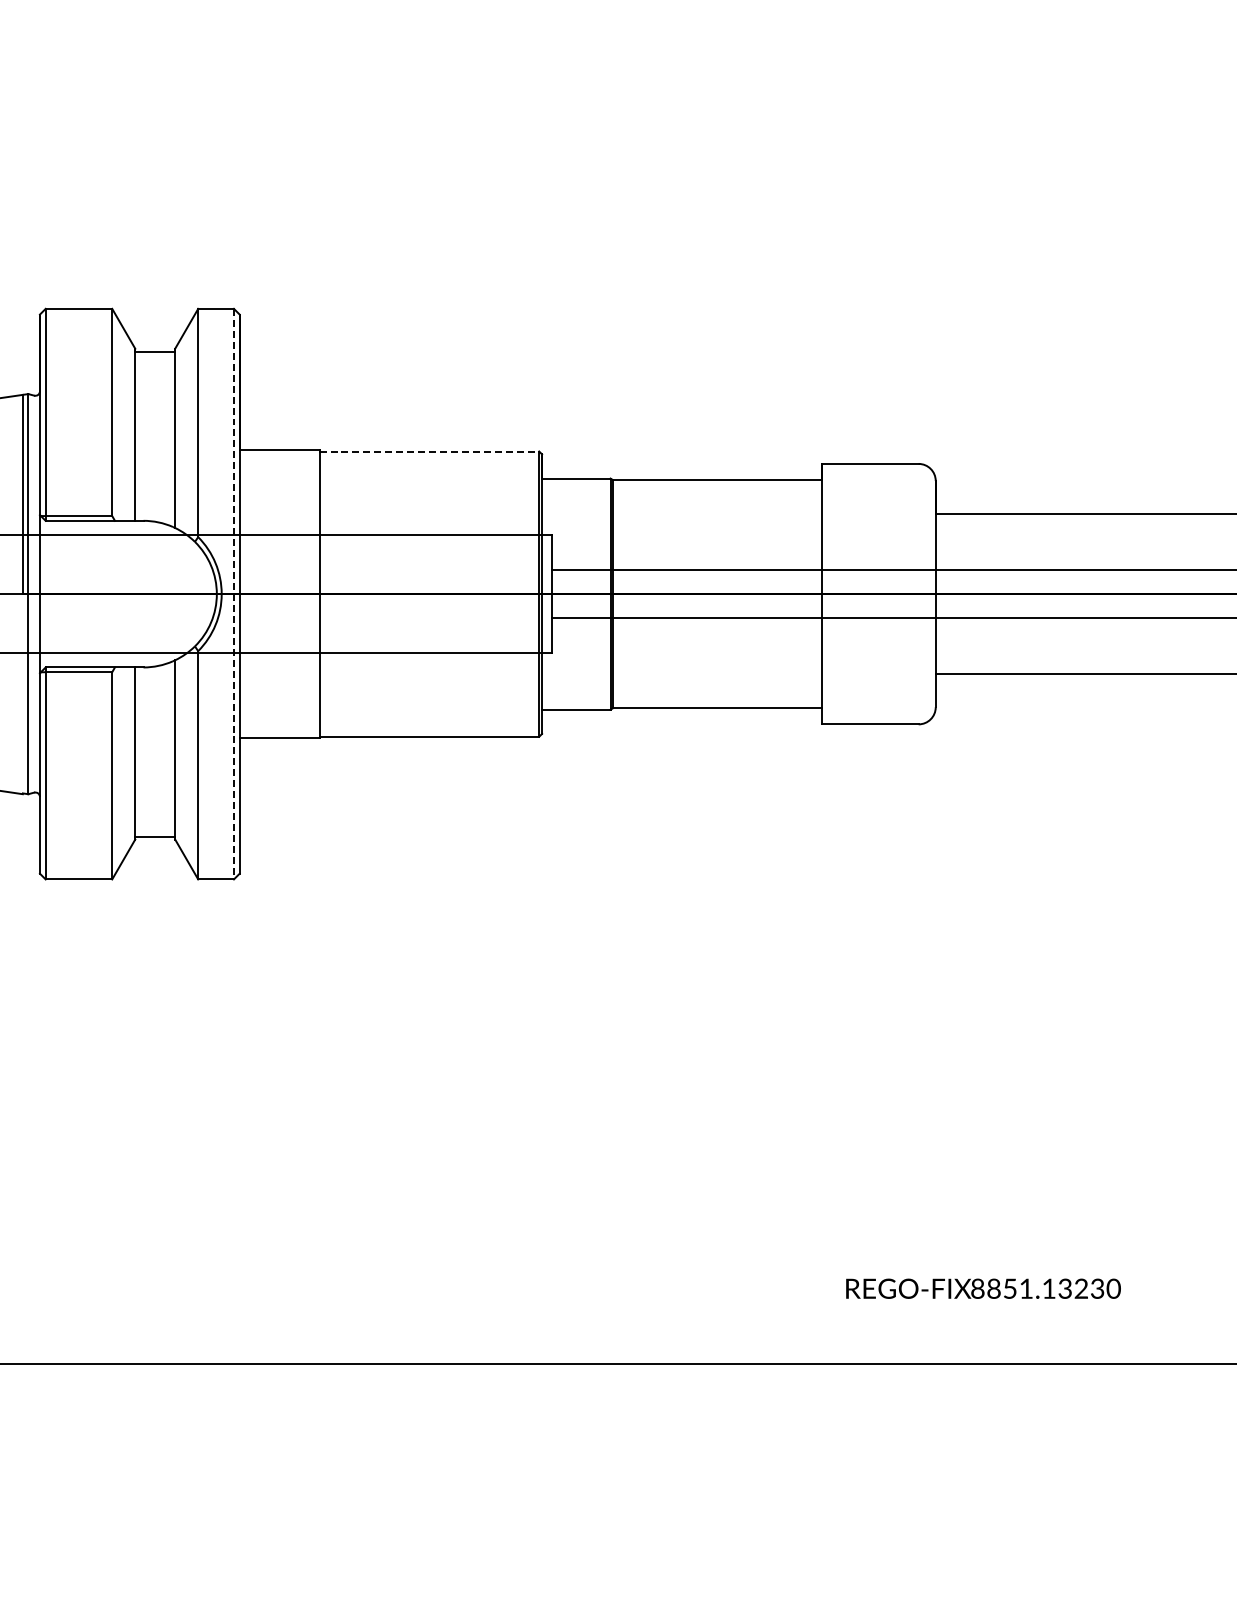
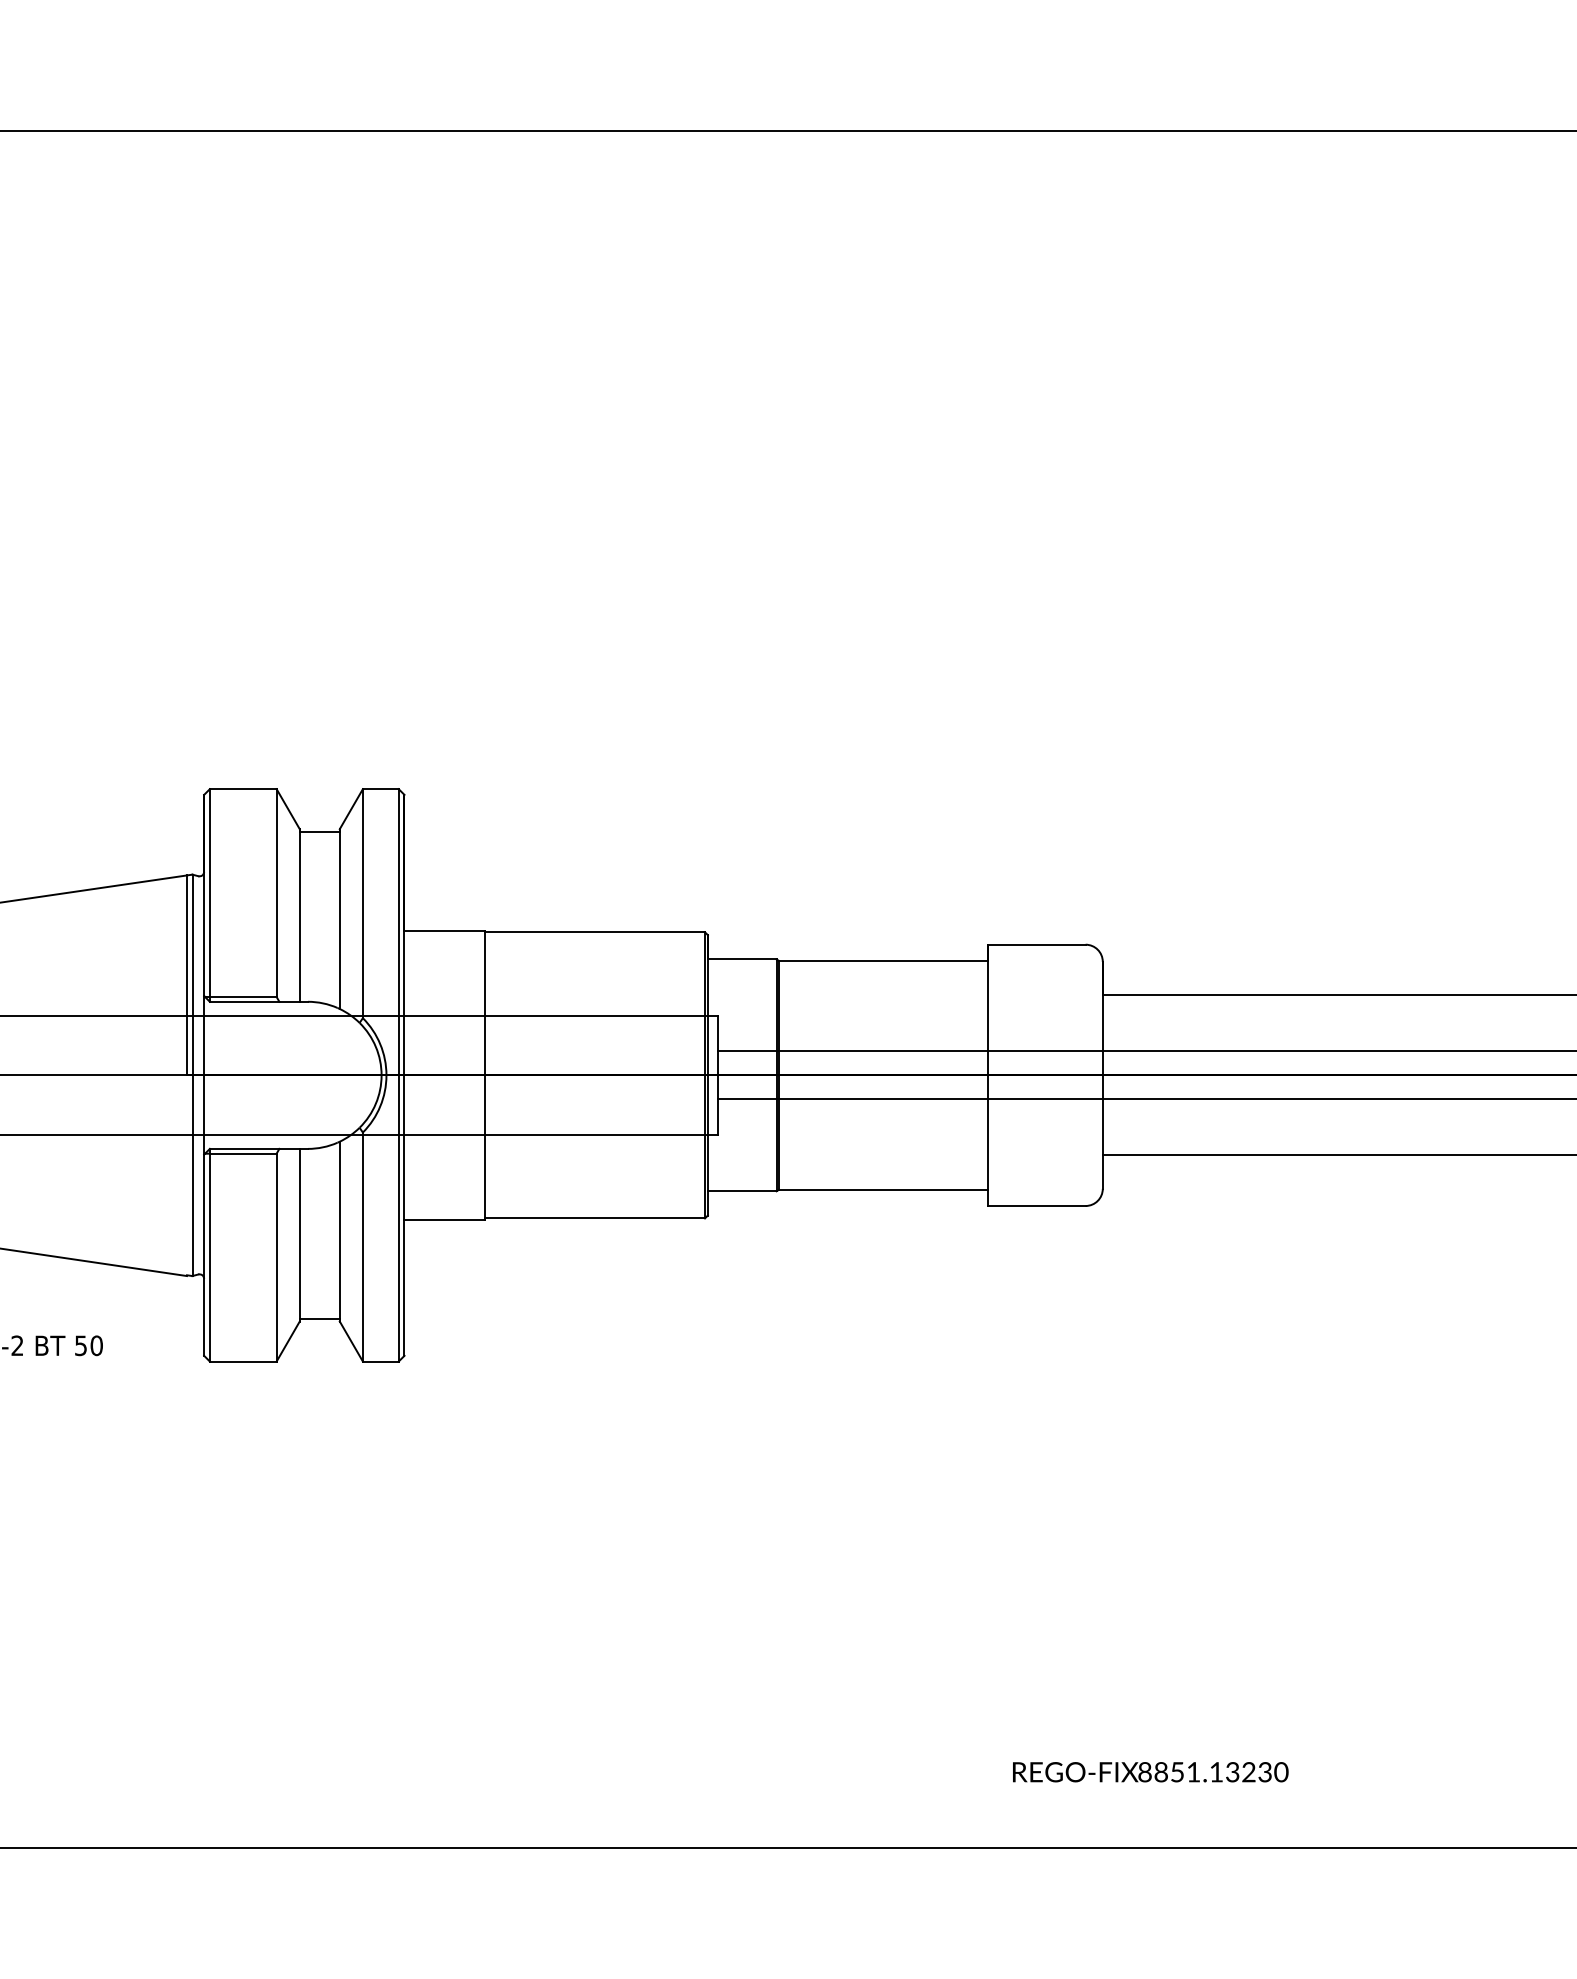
line: (430, 451) -> (595, 932), dashed -> solid
line: (233, 594) -> (398, 1075), dashed -> solid

